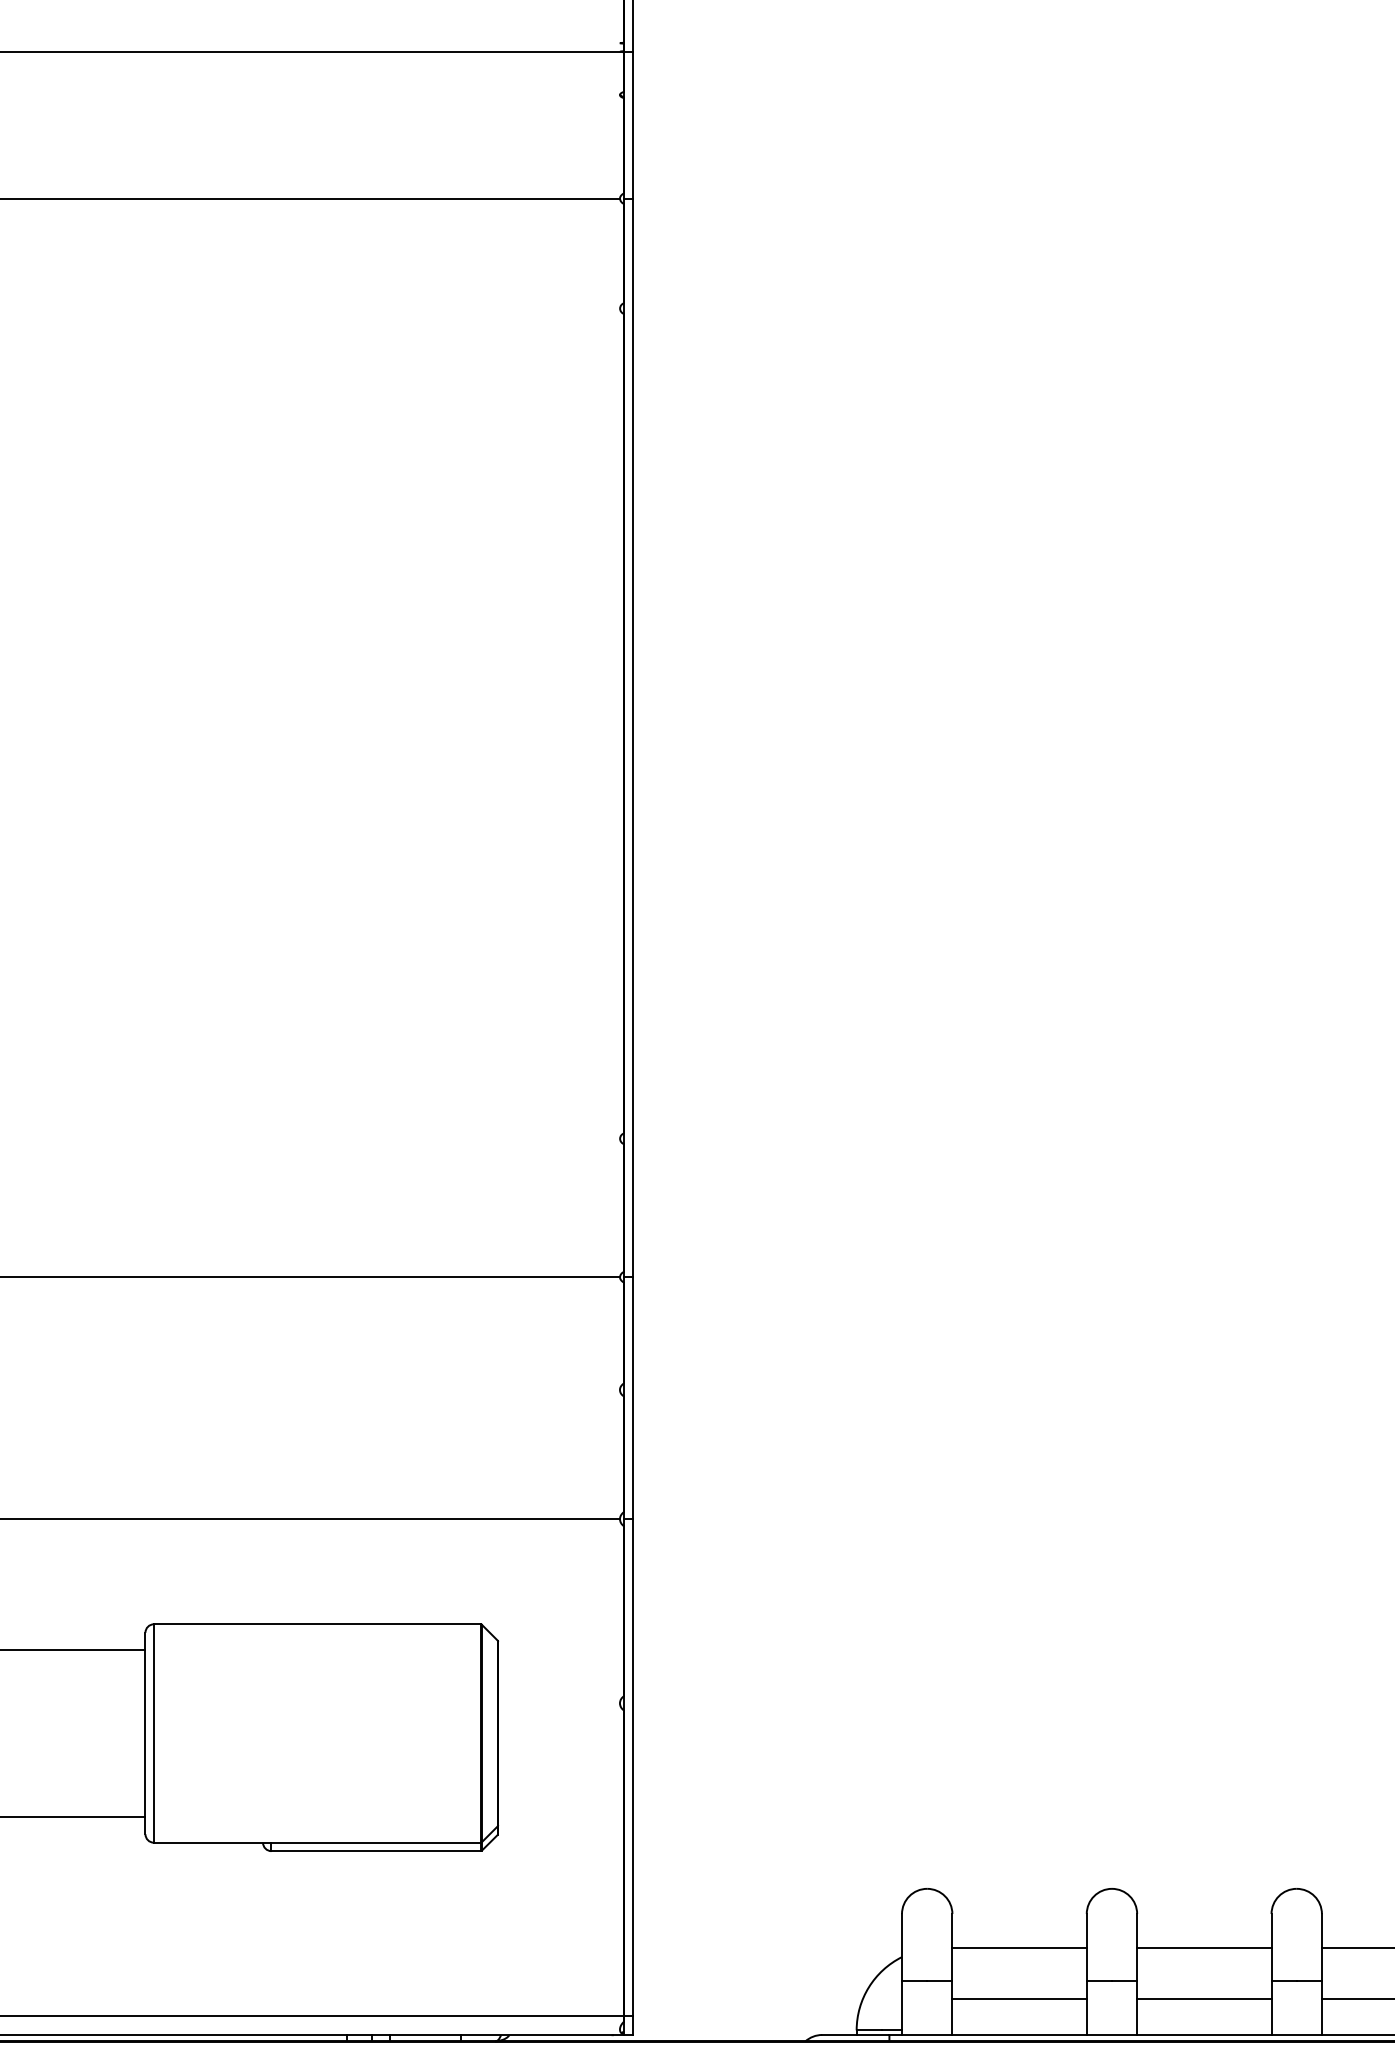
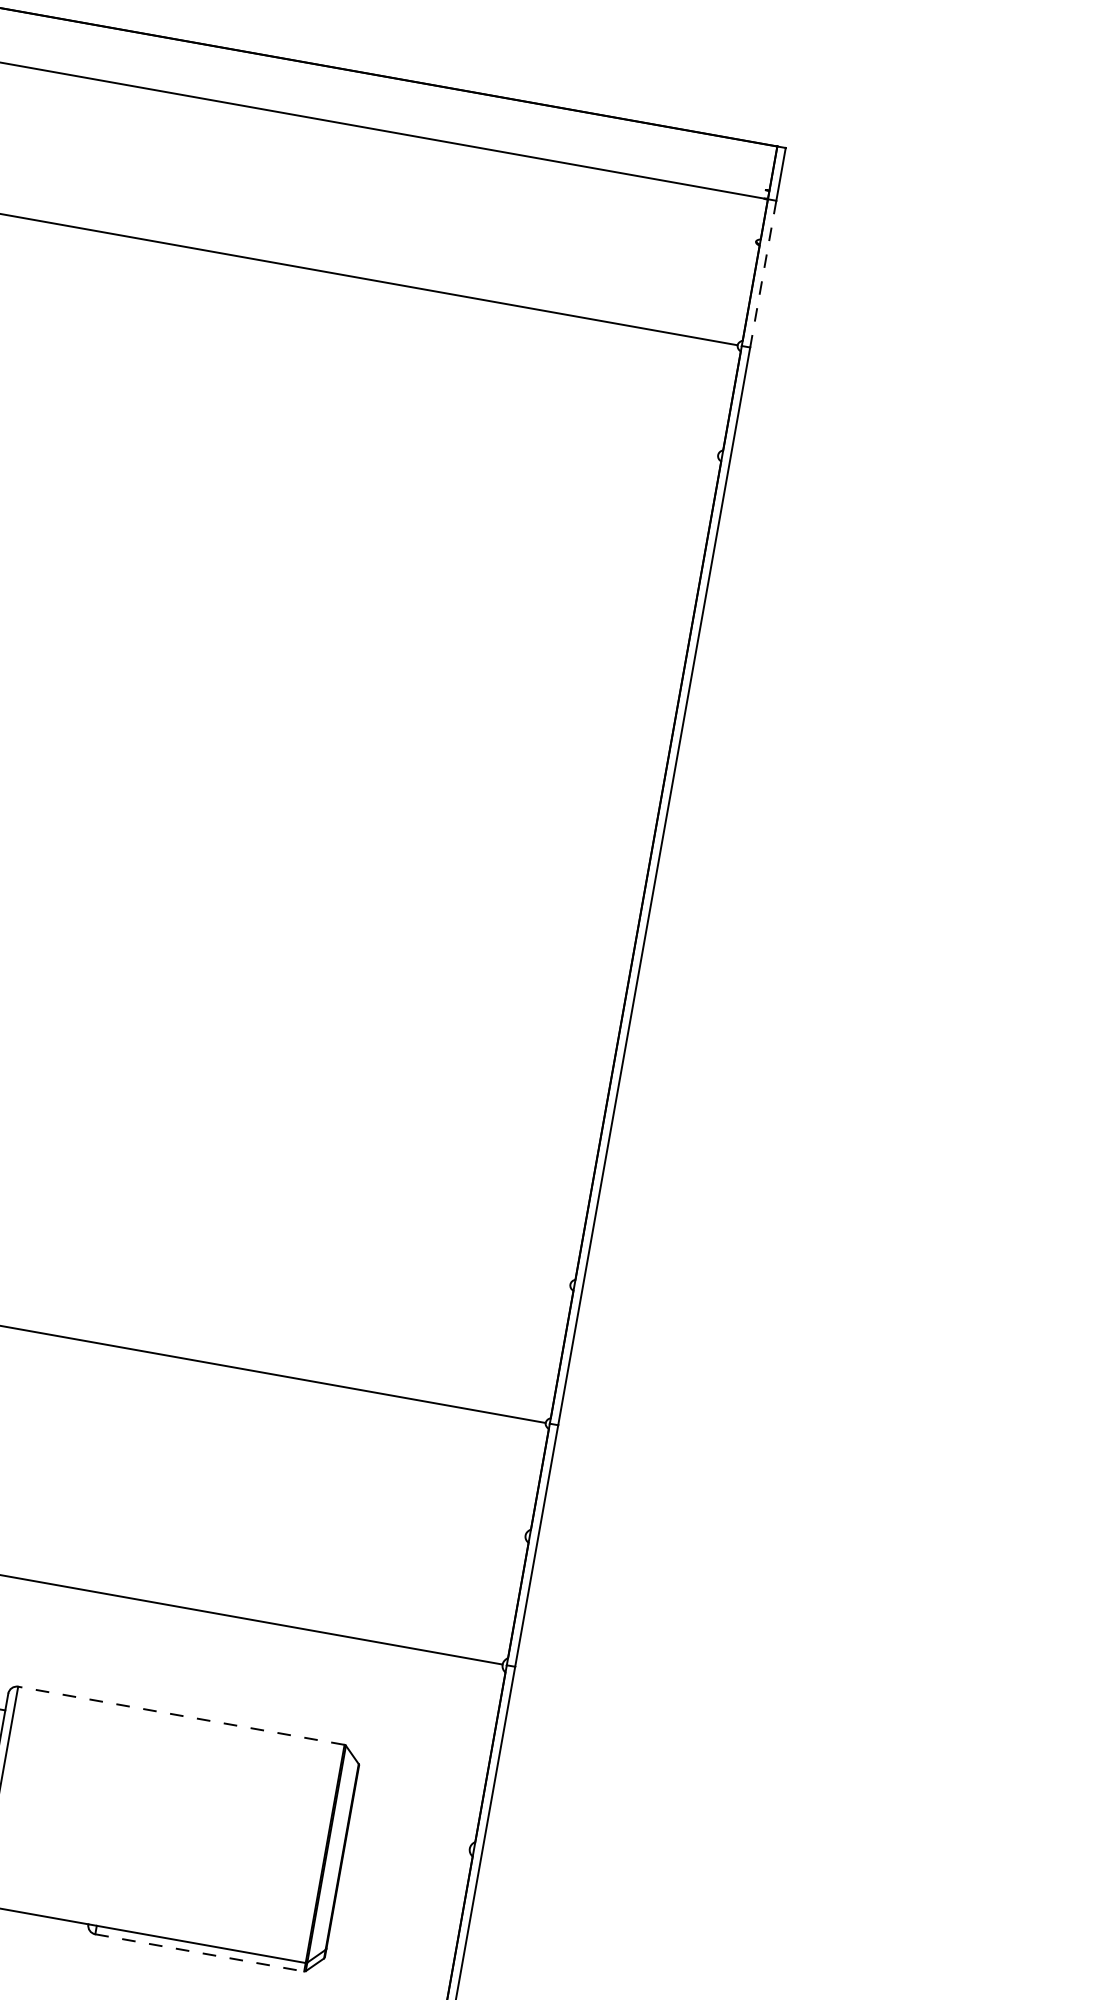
line: (632, 125) -> (763, 274), solid -> dashed
line: (316, 1624) -> (180, 1715), solid -> dashed
line: (376, 1851) -> (200, 1953), solid -> dashed

